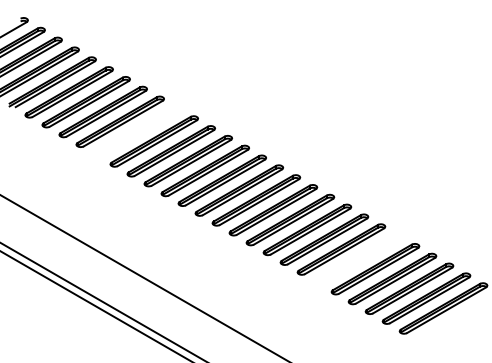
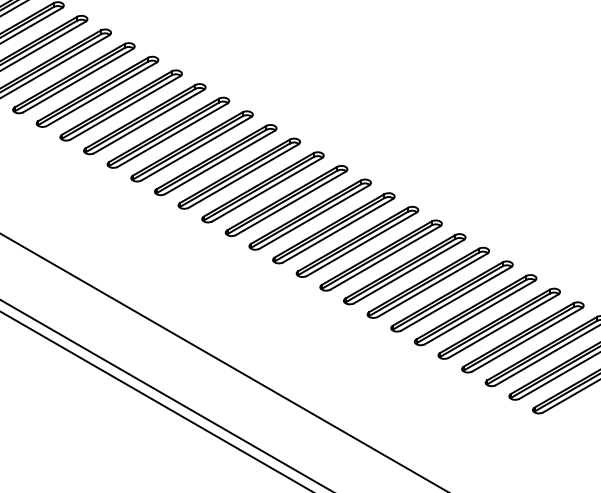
part: (136, 131) -> (167, 132), added
part: (358, 259) -> (475, 310), added

